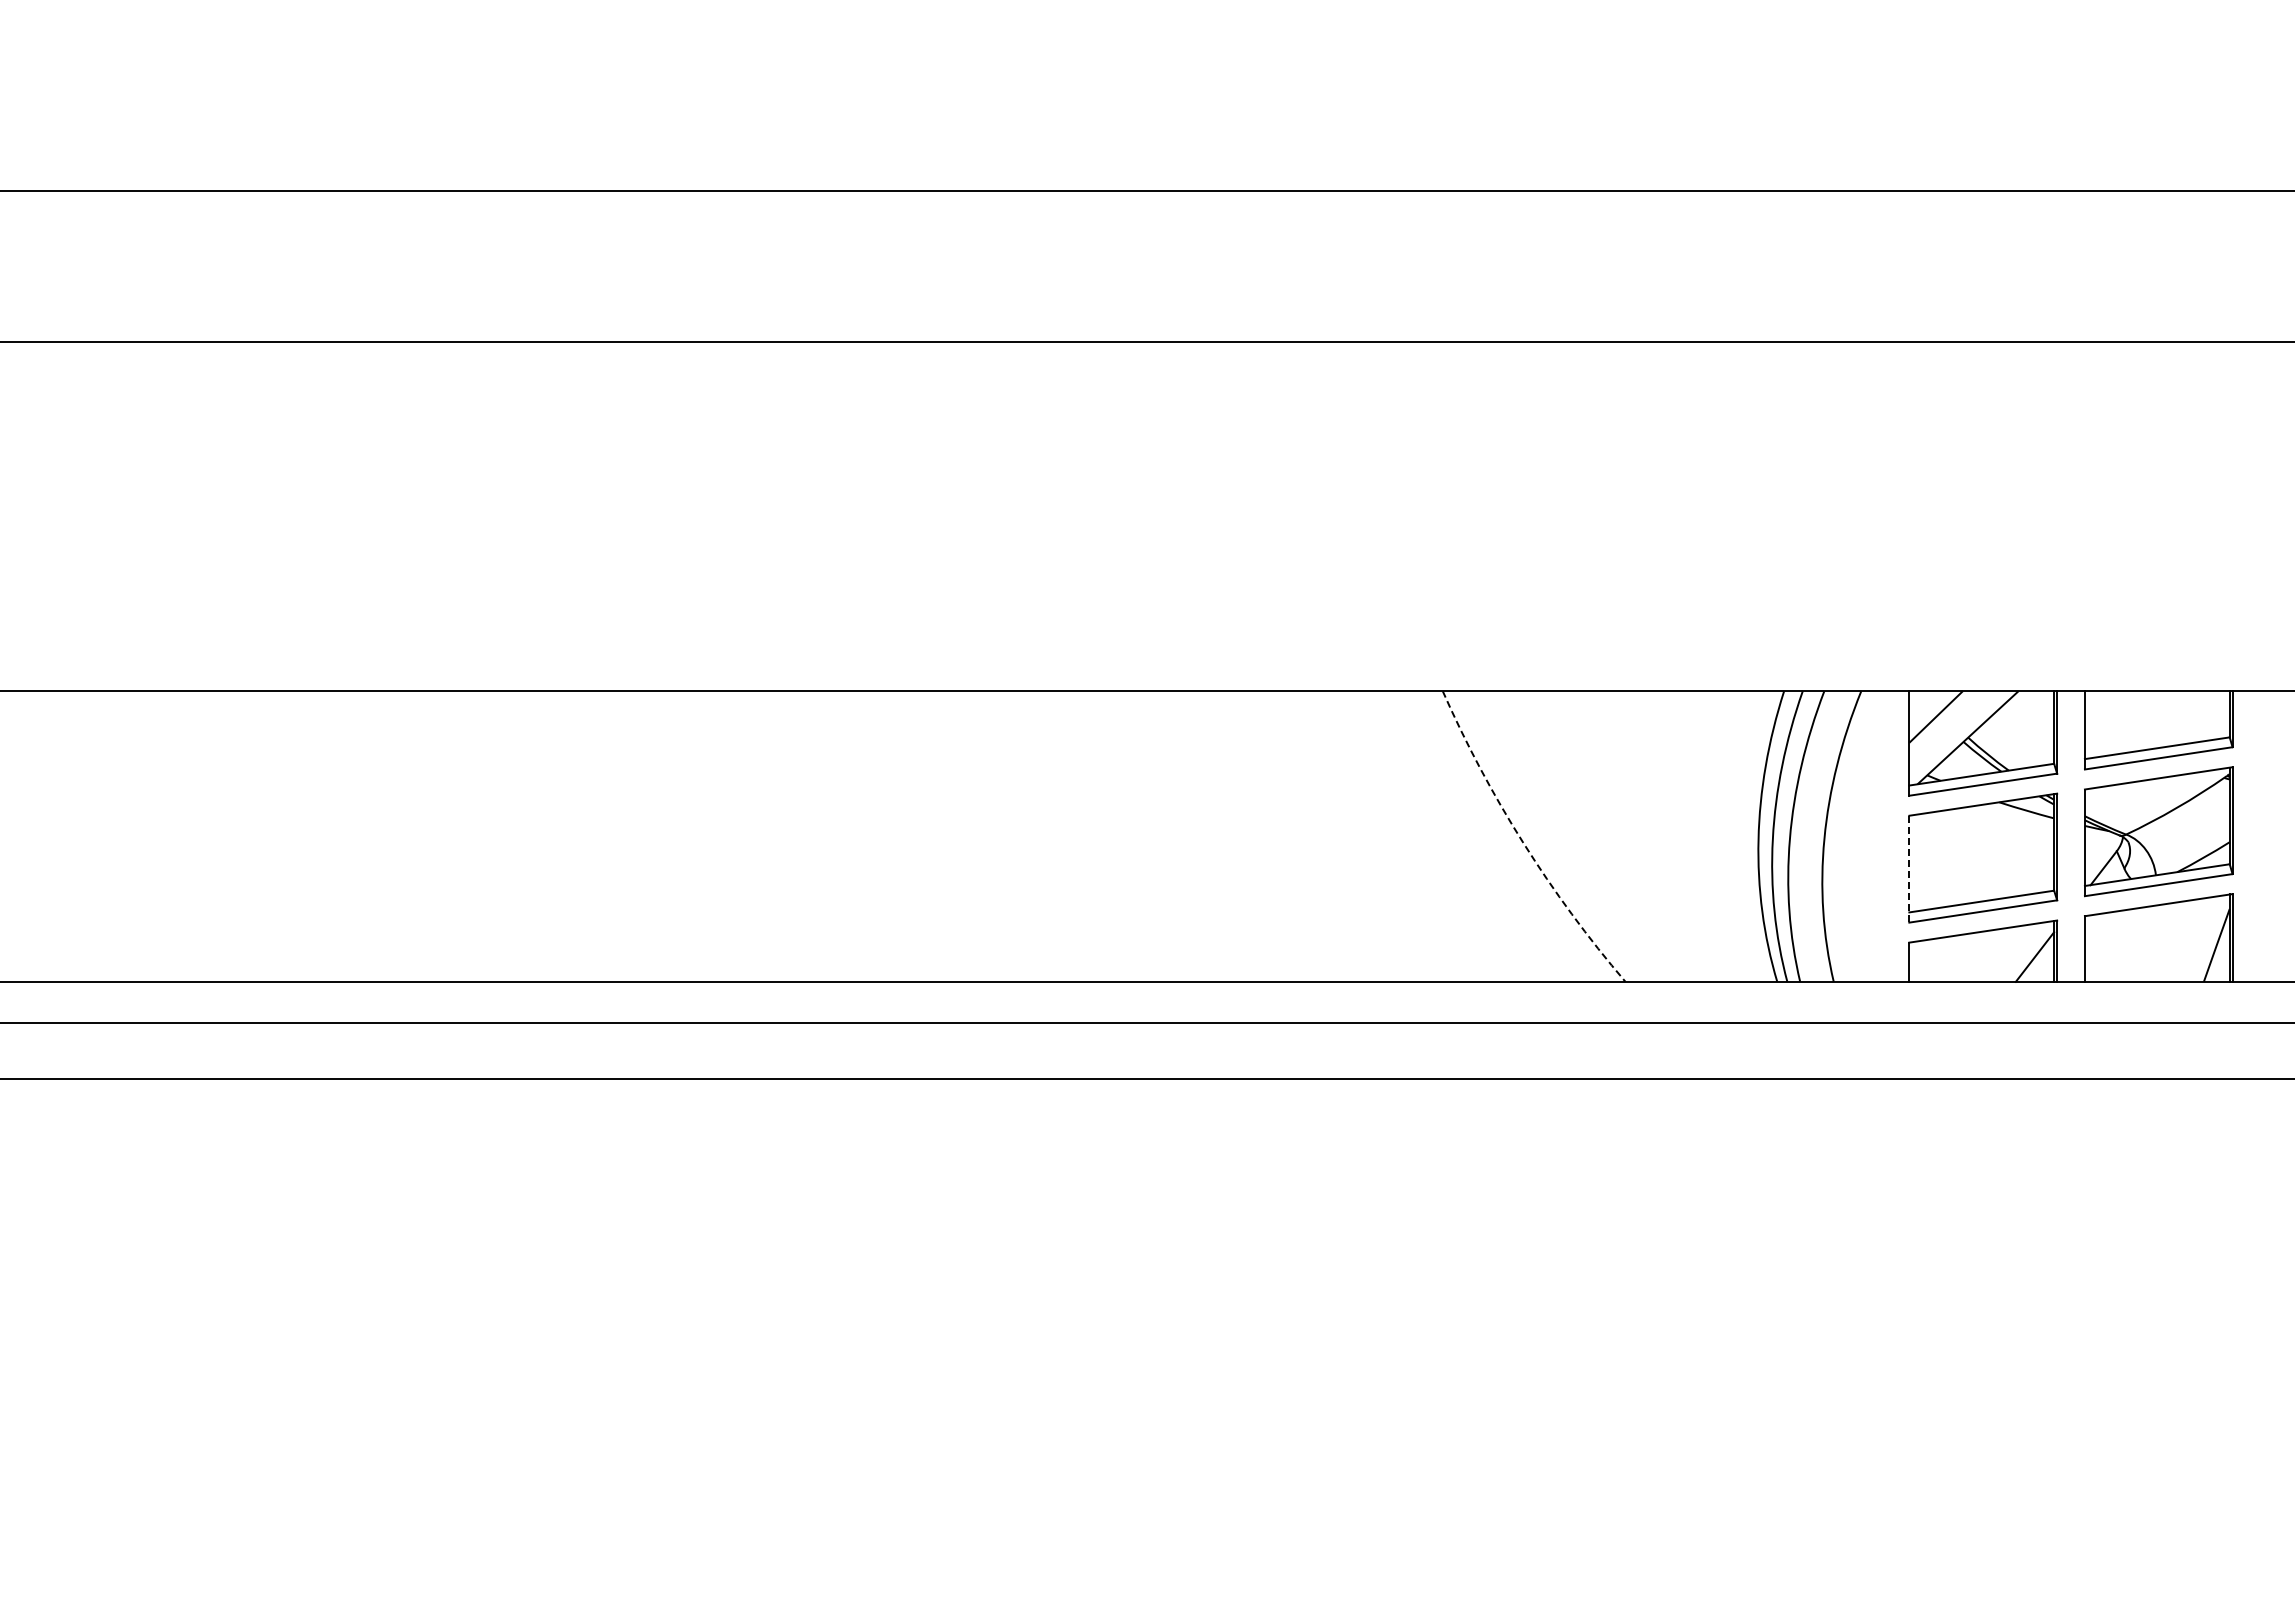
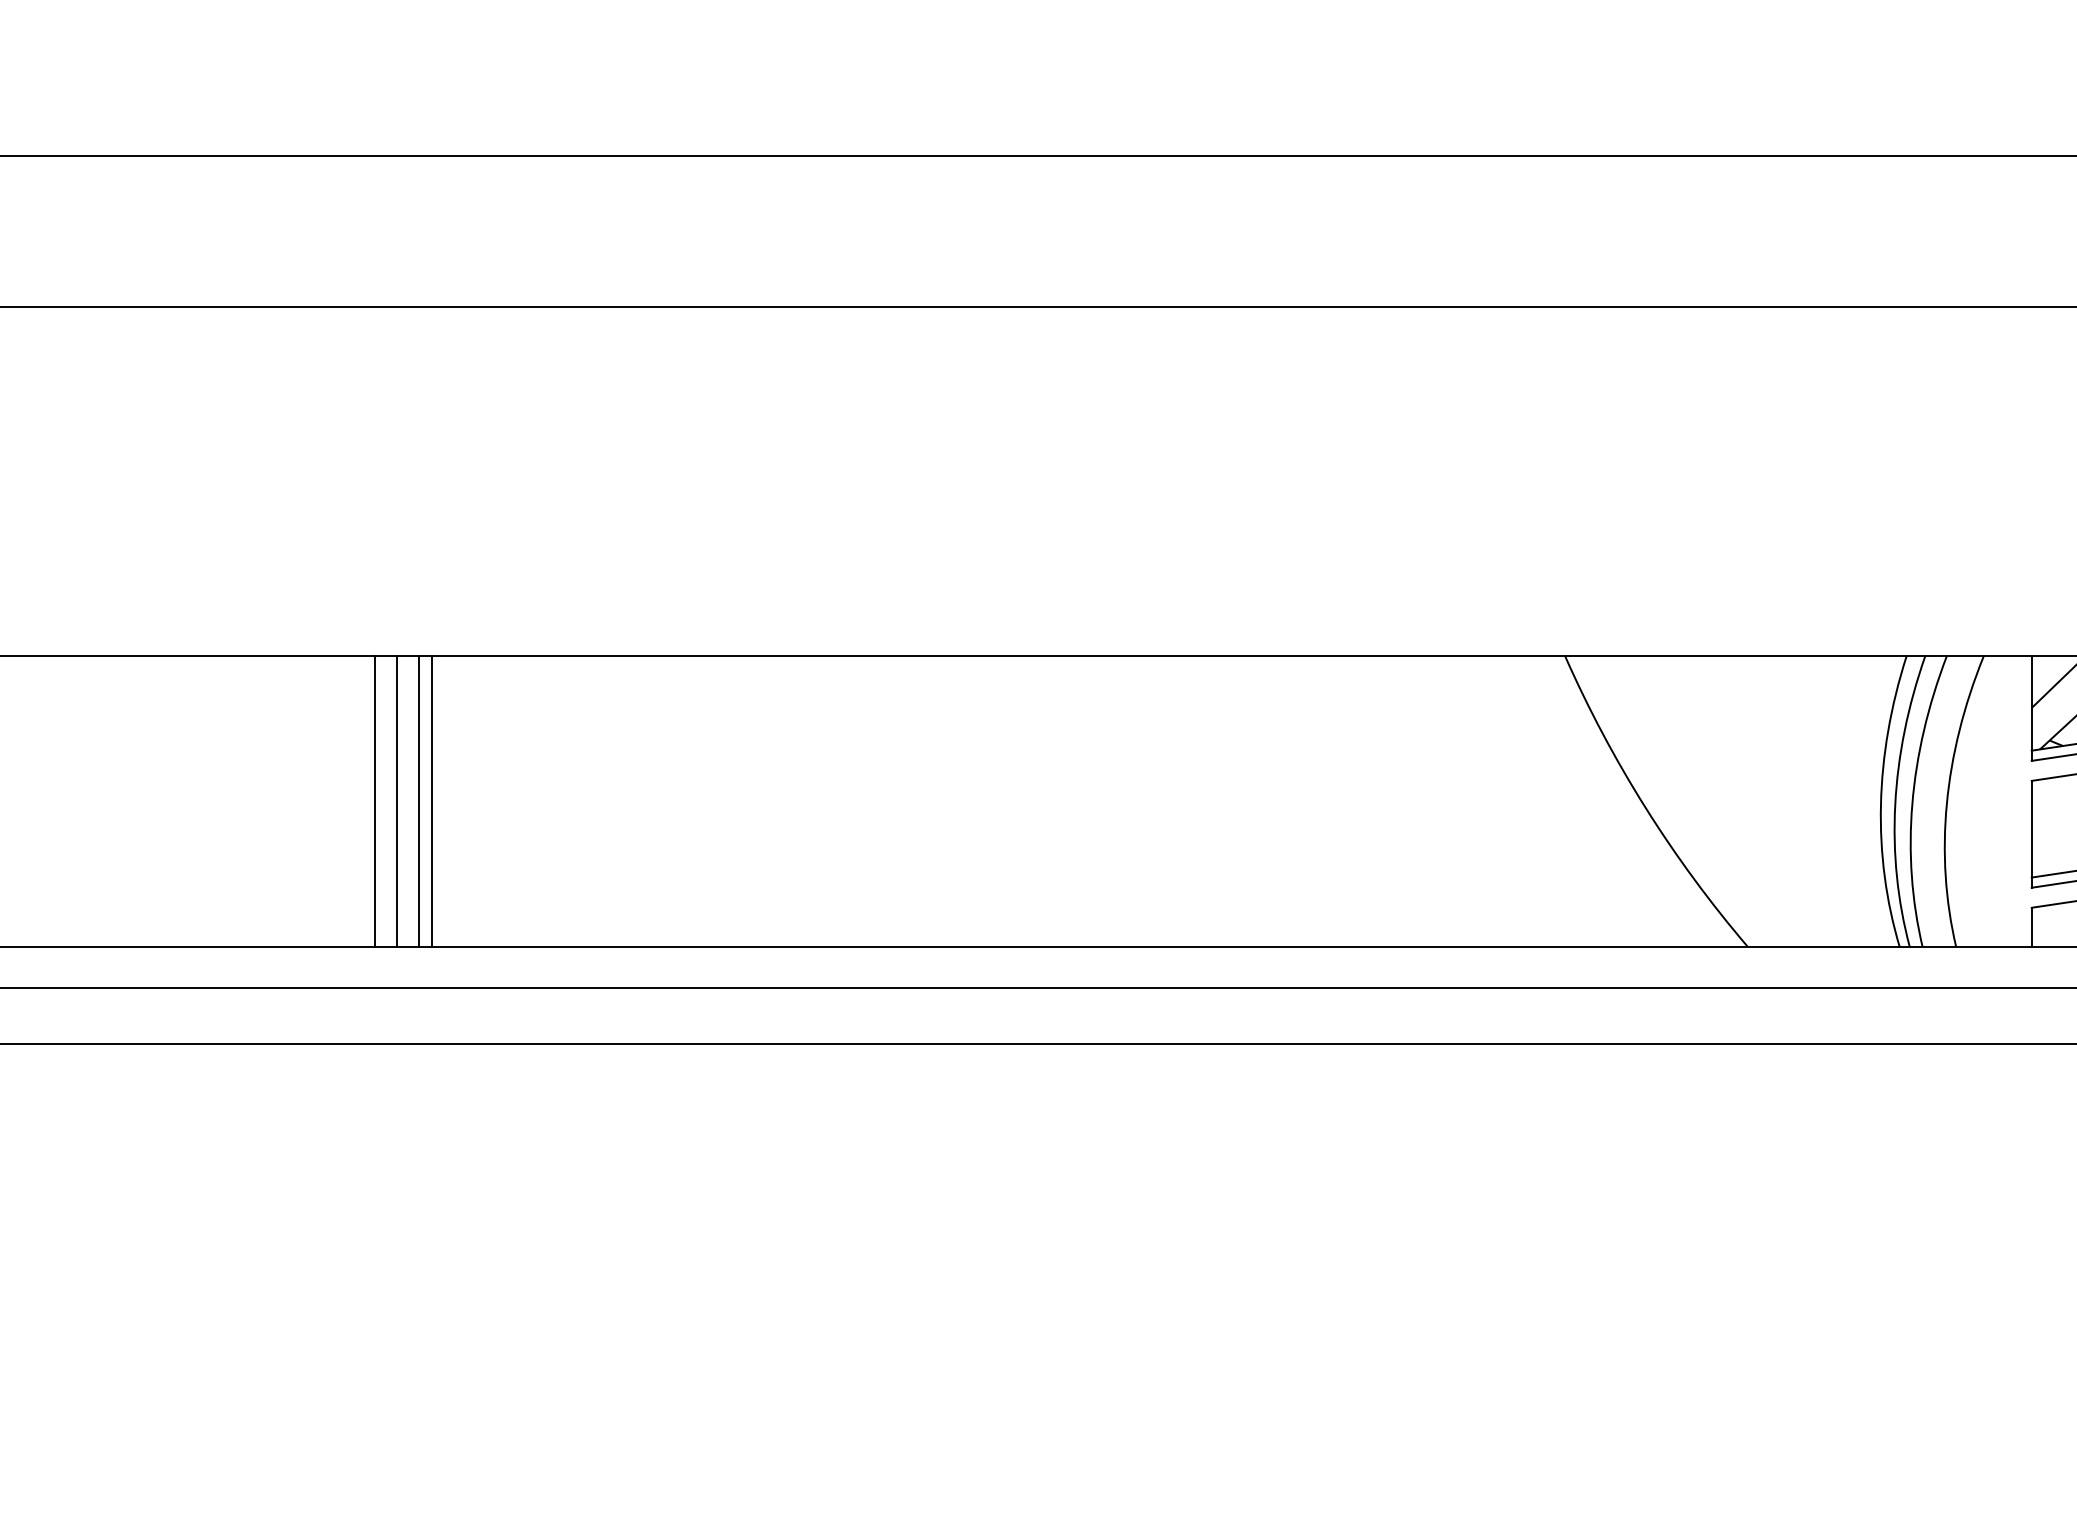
line: (252, 836) -> (374, 801), added
line: (274, 836) -> (396, 801), added
line: (296, 836) -> (418, 801), added
line: (309, 836) -> (431, 801), added
arc: (1523, 843) -> (1645, 808), dashed -> solid
line: (1909, 869) -> (2031, 834), dashed -> solid

